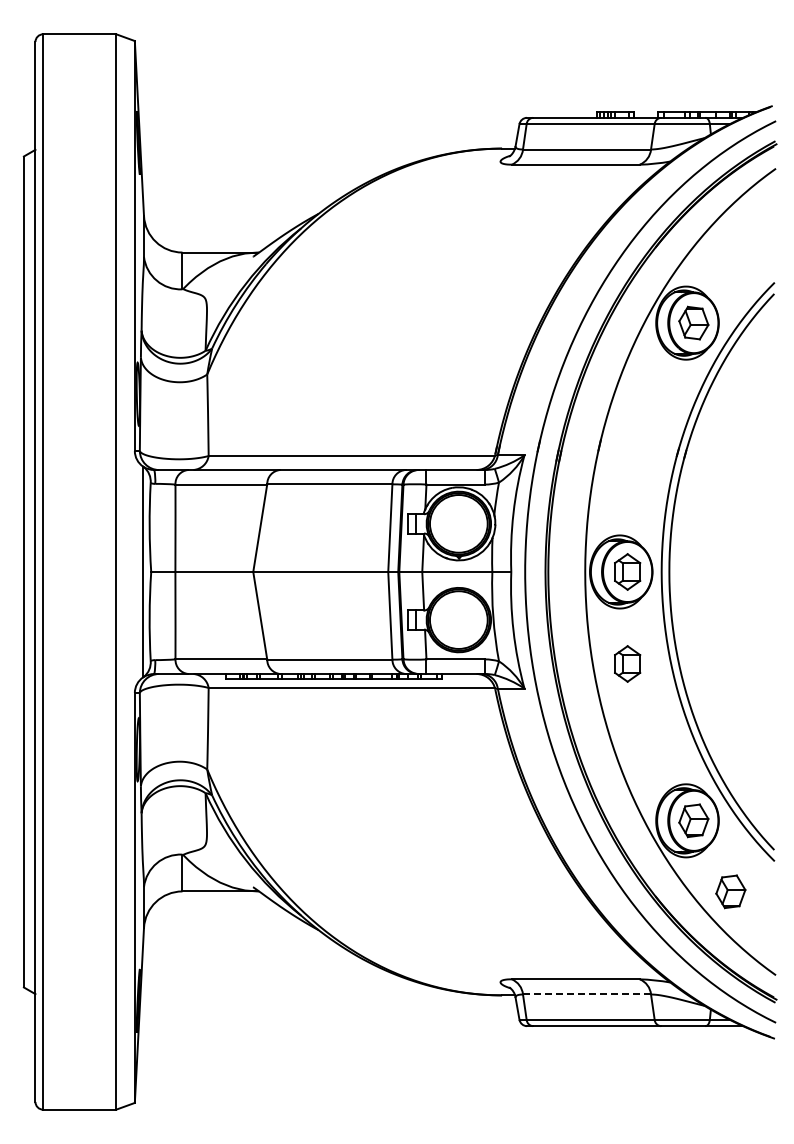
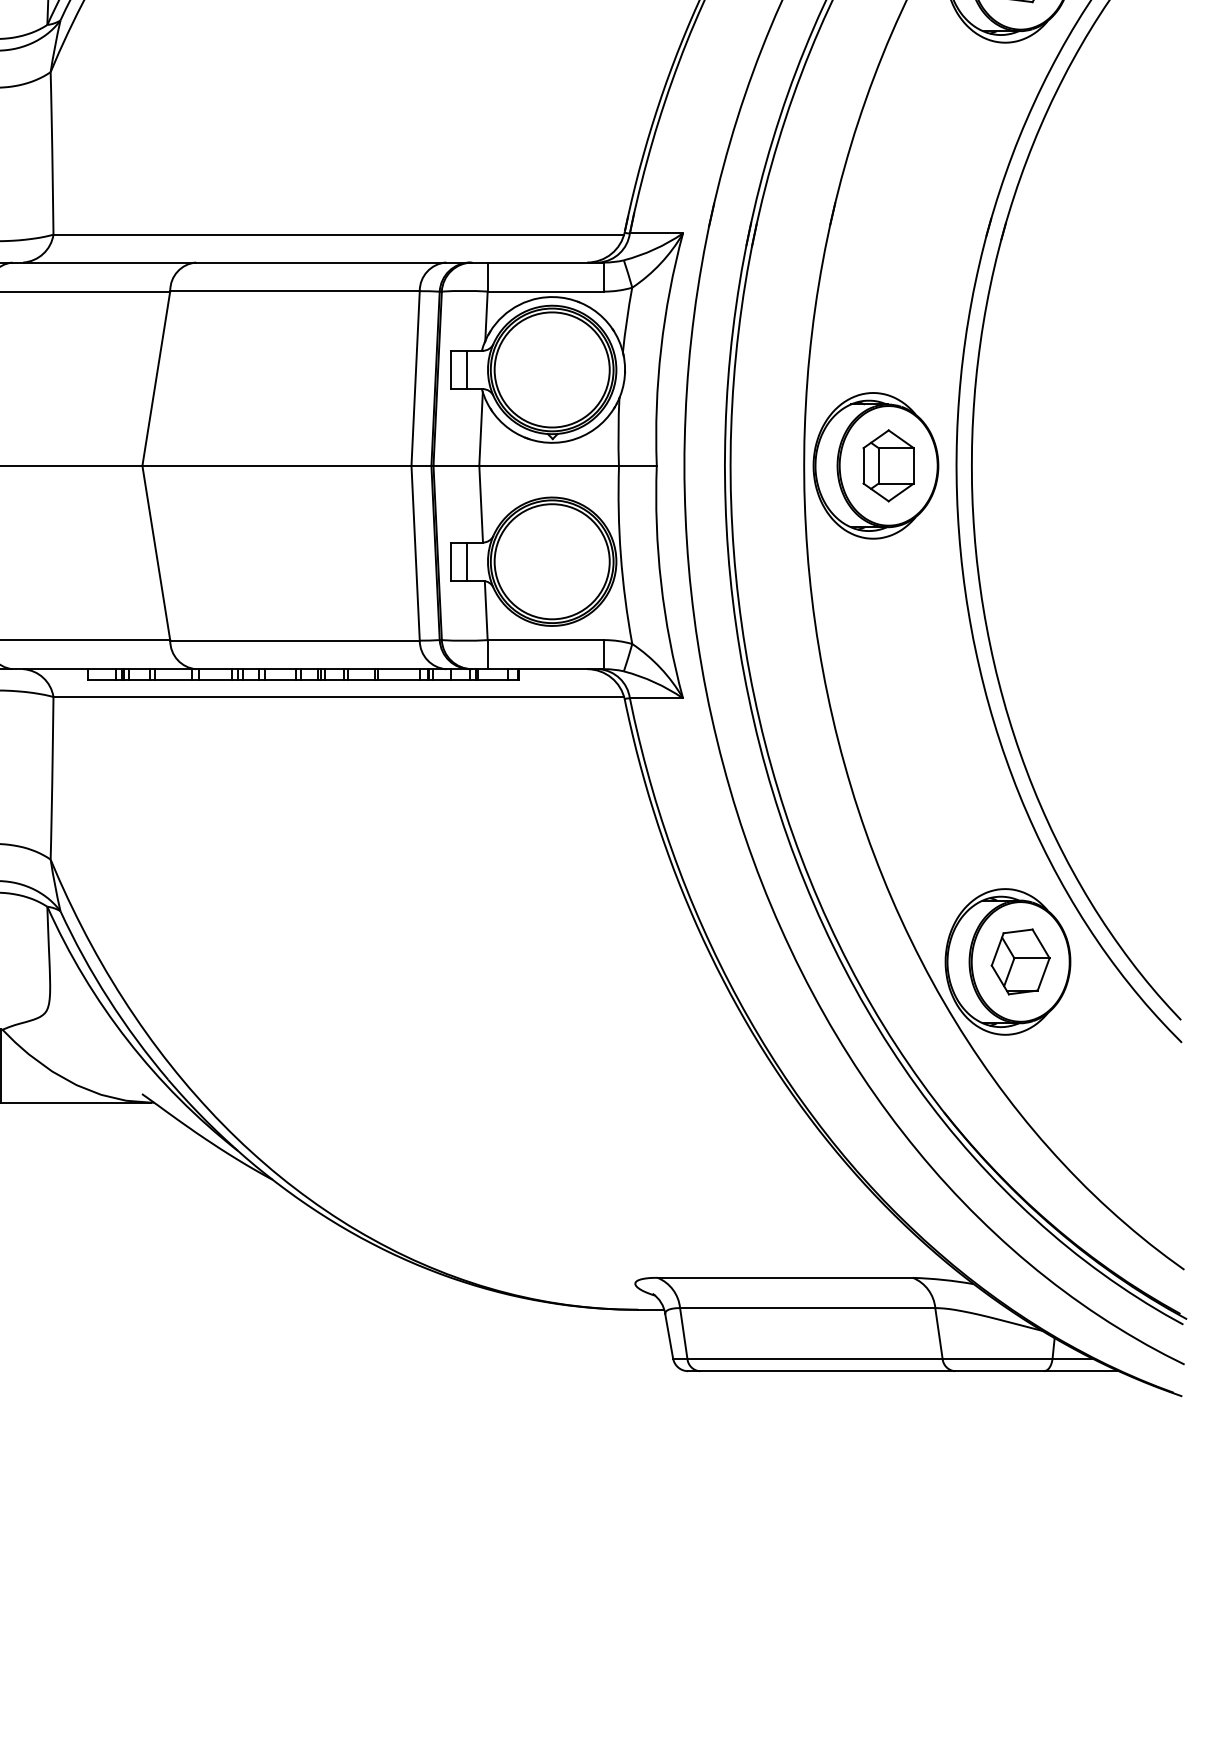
part: (627, 663) -> (888, 648), removed
part: (730, 891) -> (1093, 1102), removed
line: (587, 994) -> (808, 1308), dashed -> solid

